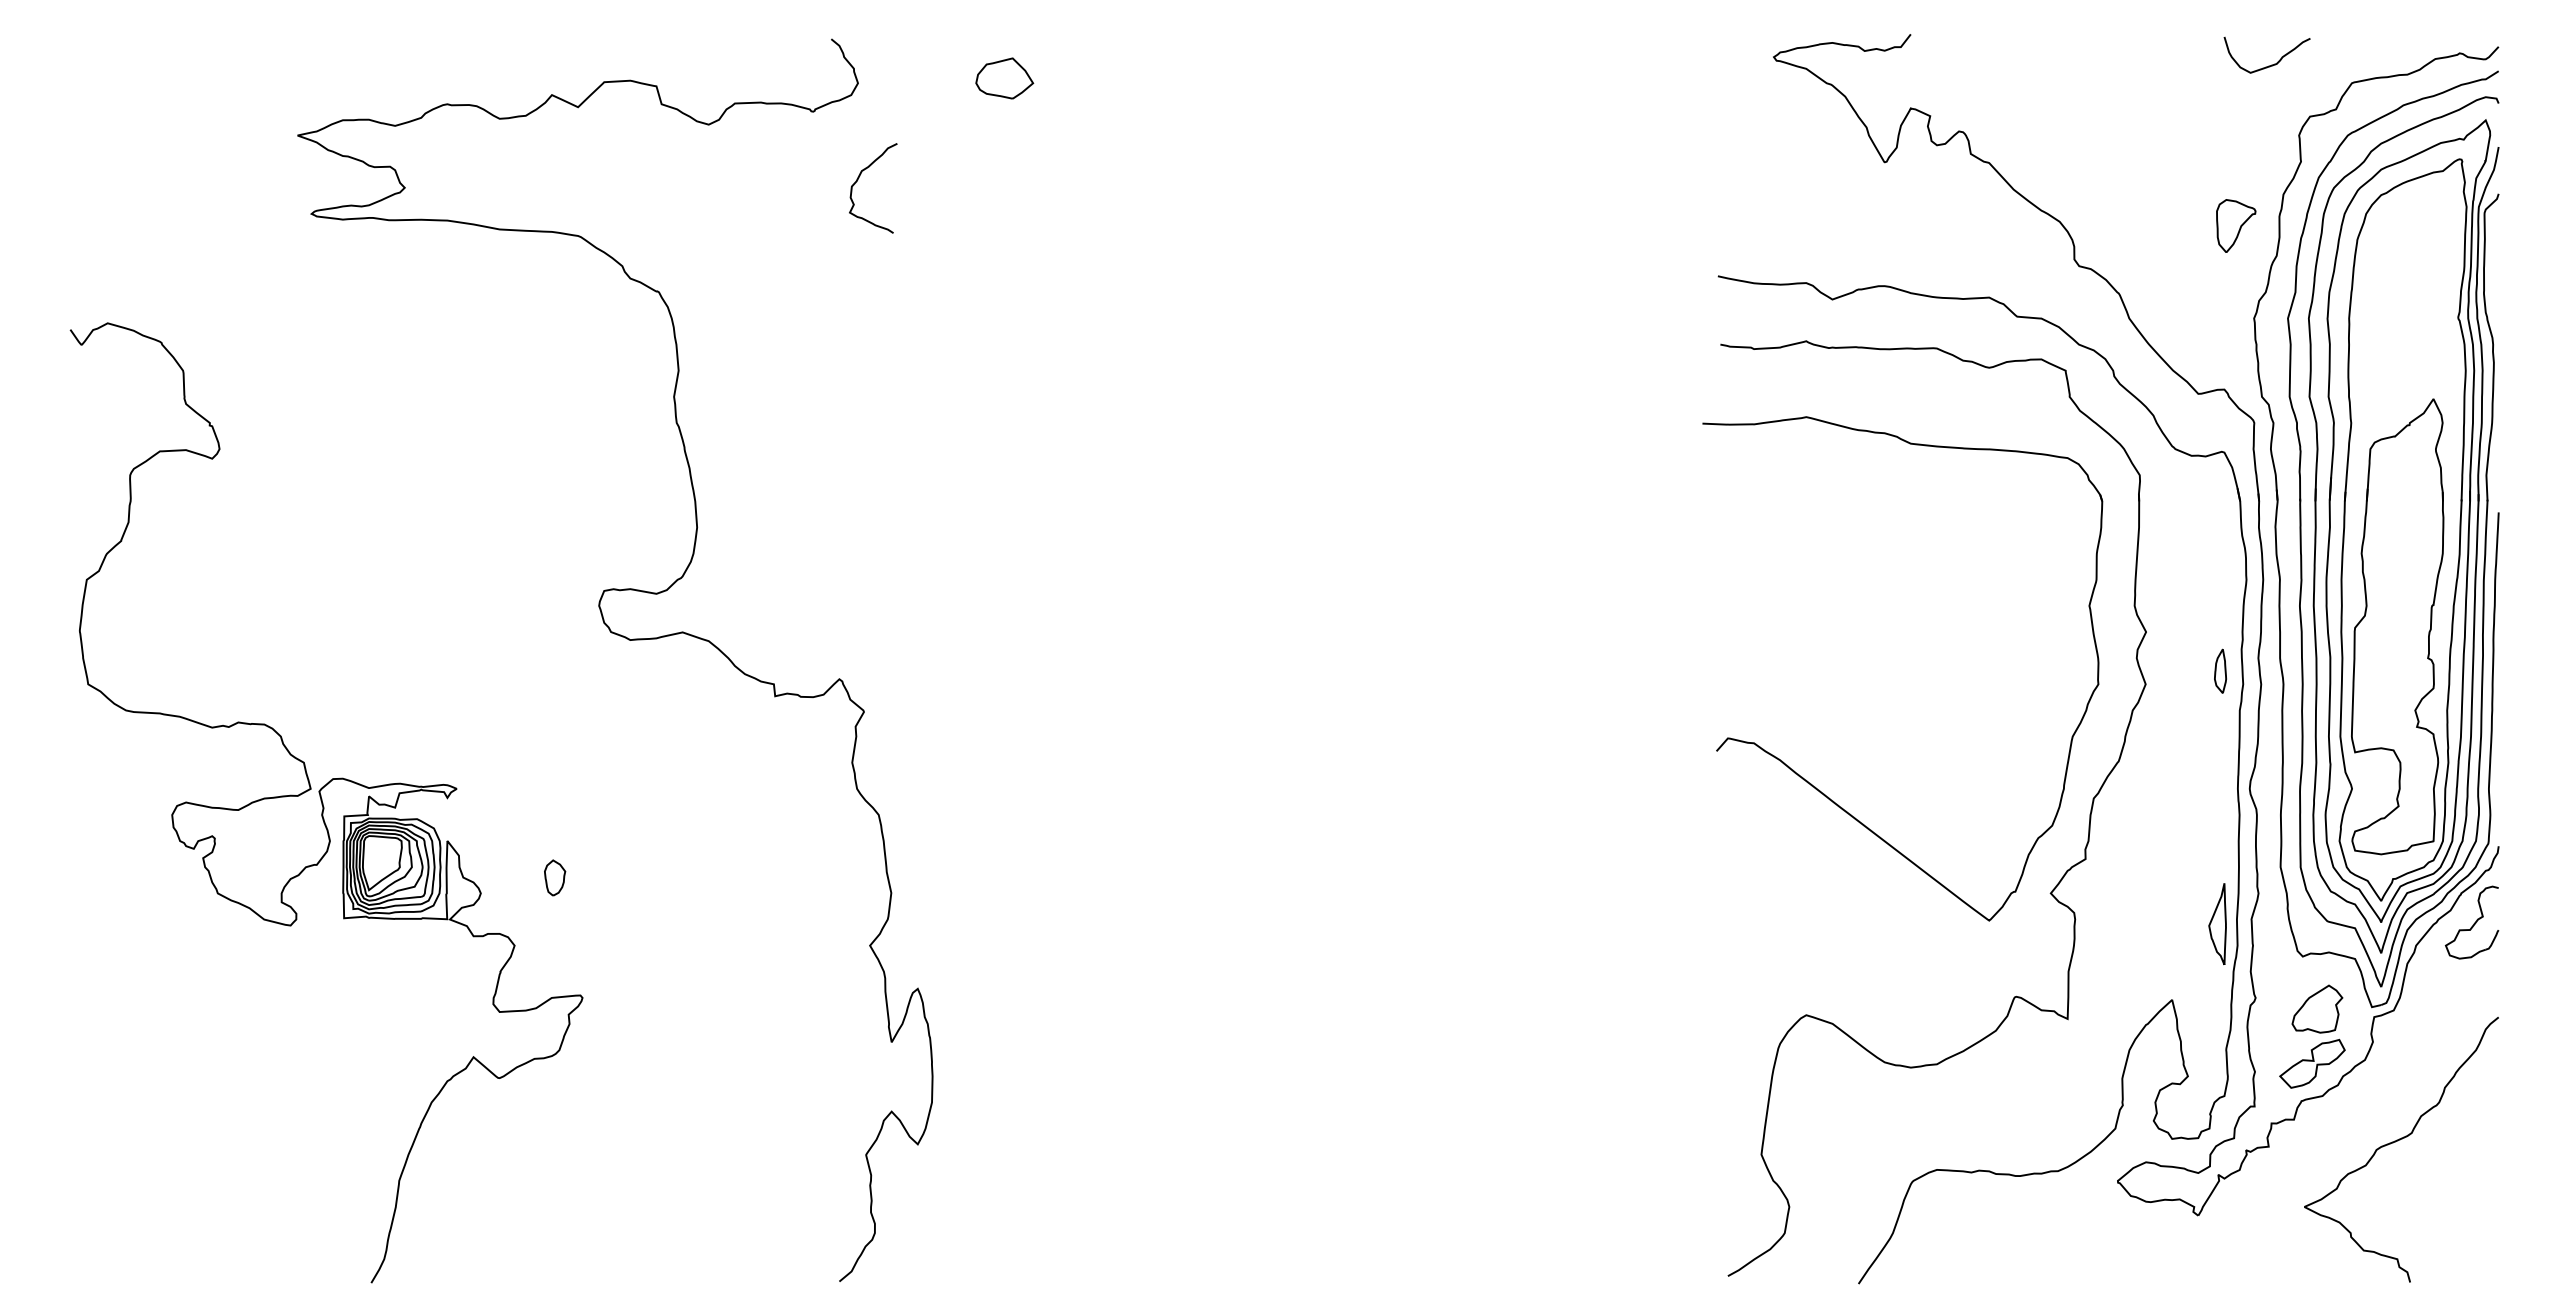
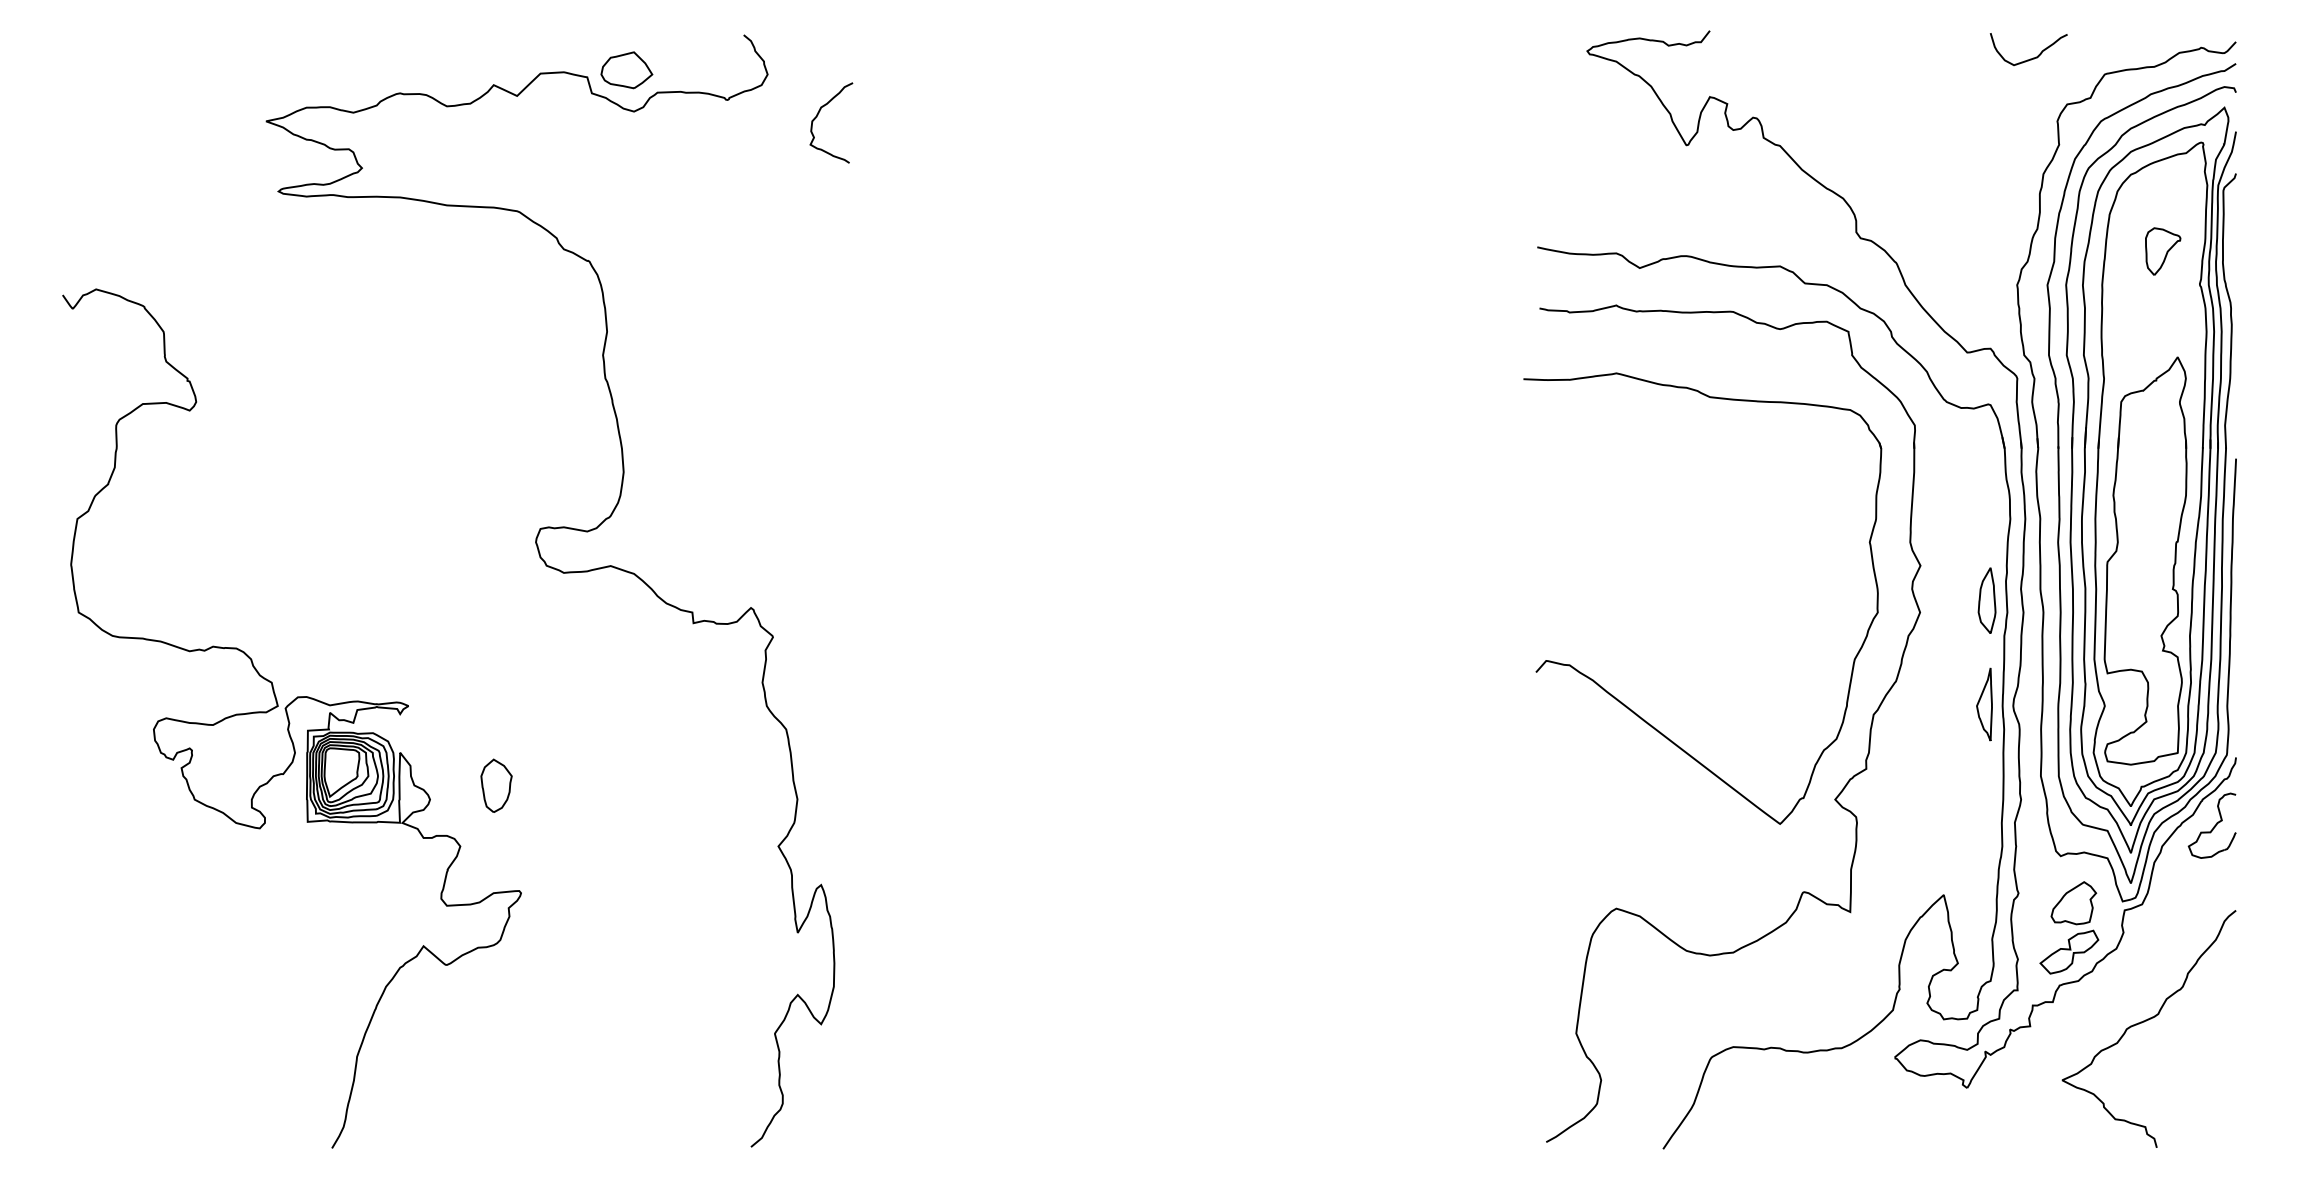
part: (1004, 78) -> (626, 70), moved
curve: (858, 180) -> (818, 115), moved
part: (2236, 225) -> (2163, 251), moved
part: (2220, 671) -> (1987, 601), size x1.67
part: (554, 877) -> (496, 785), size x1.67
part: (2217, 924) -> (1984, 704), moved

